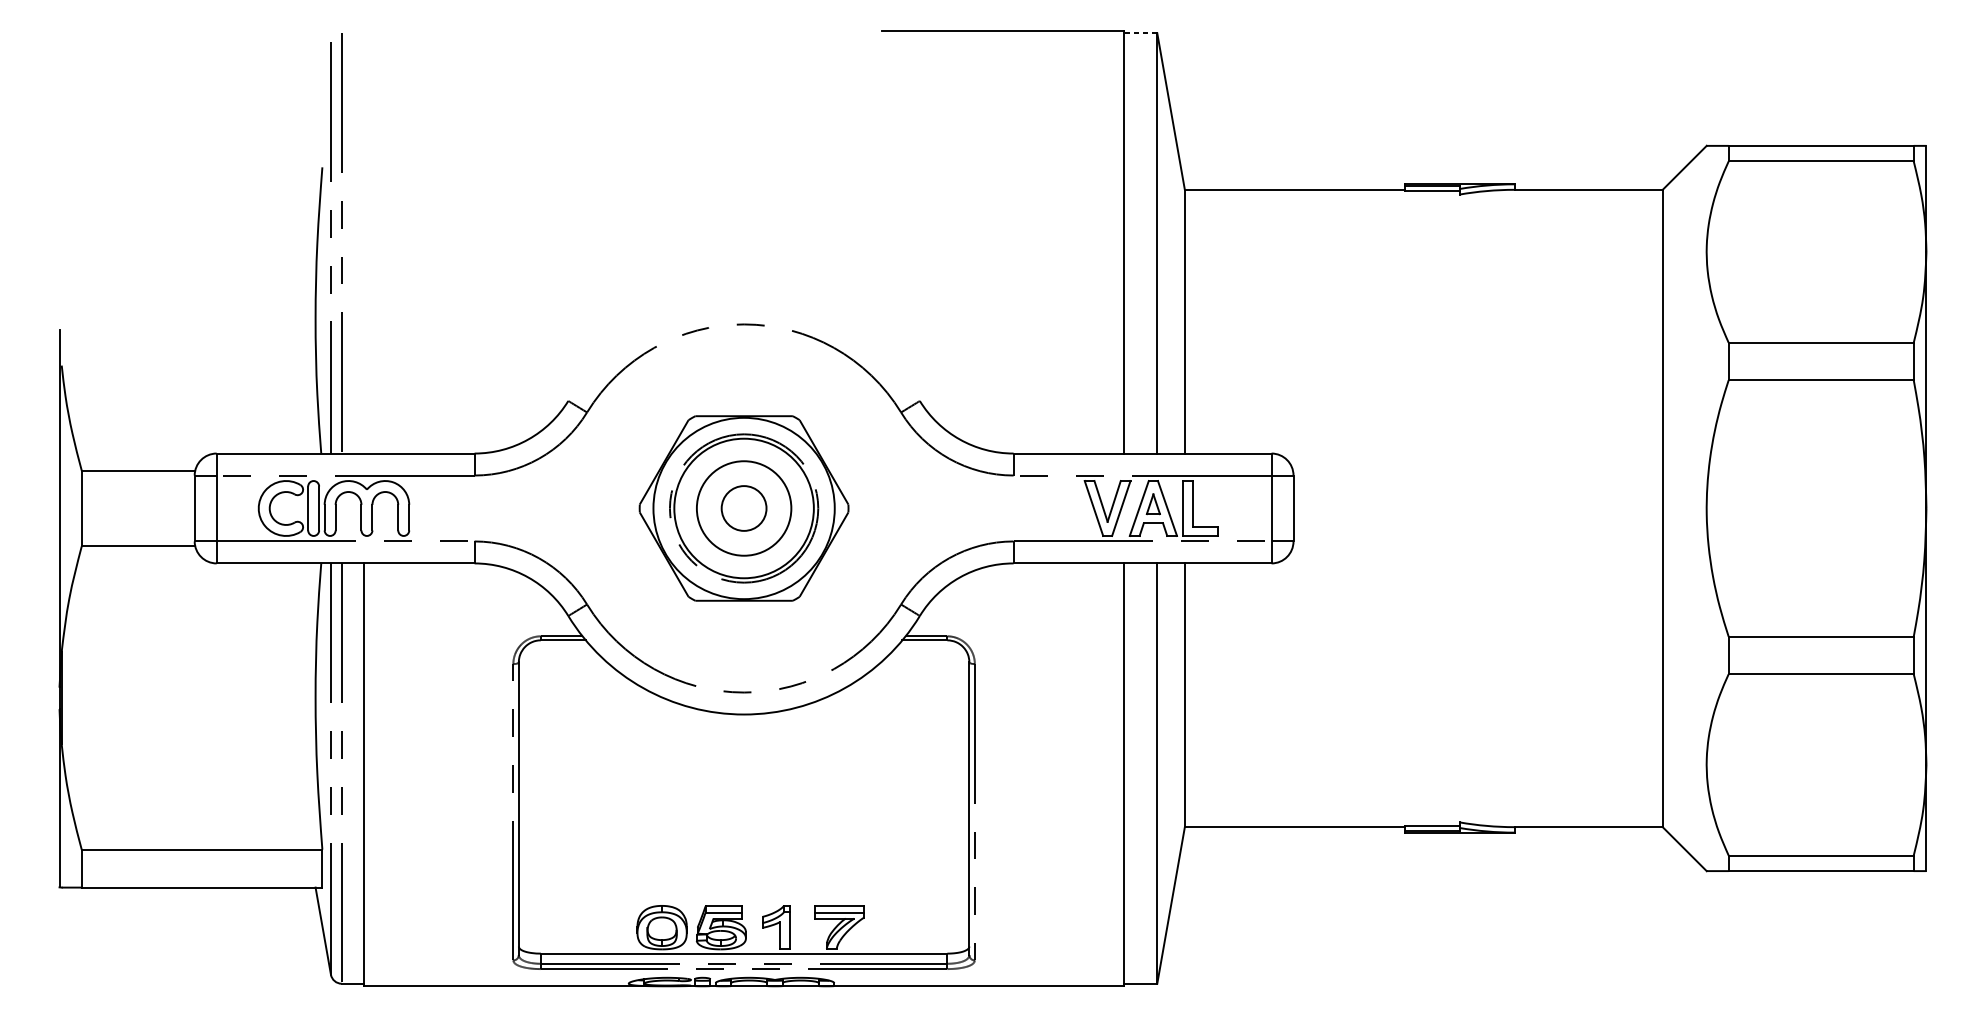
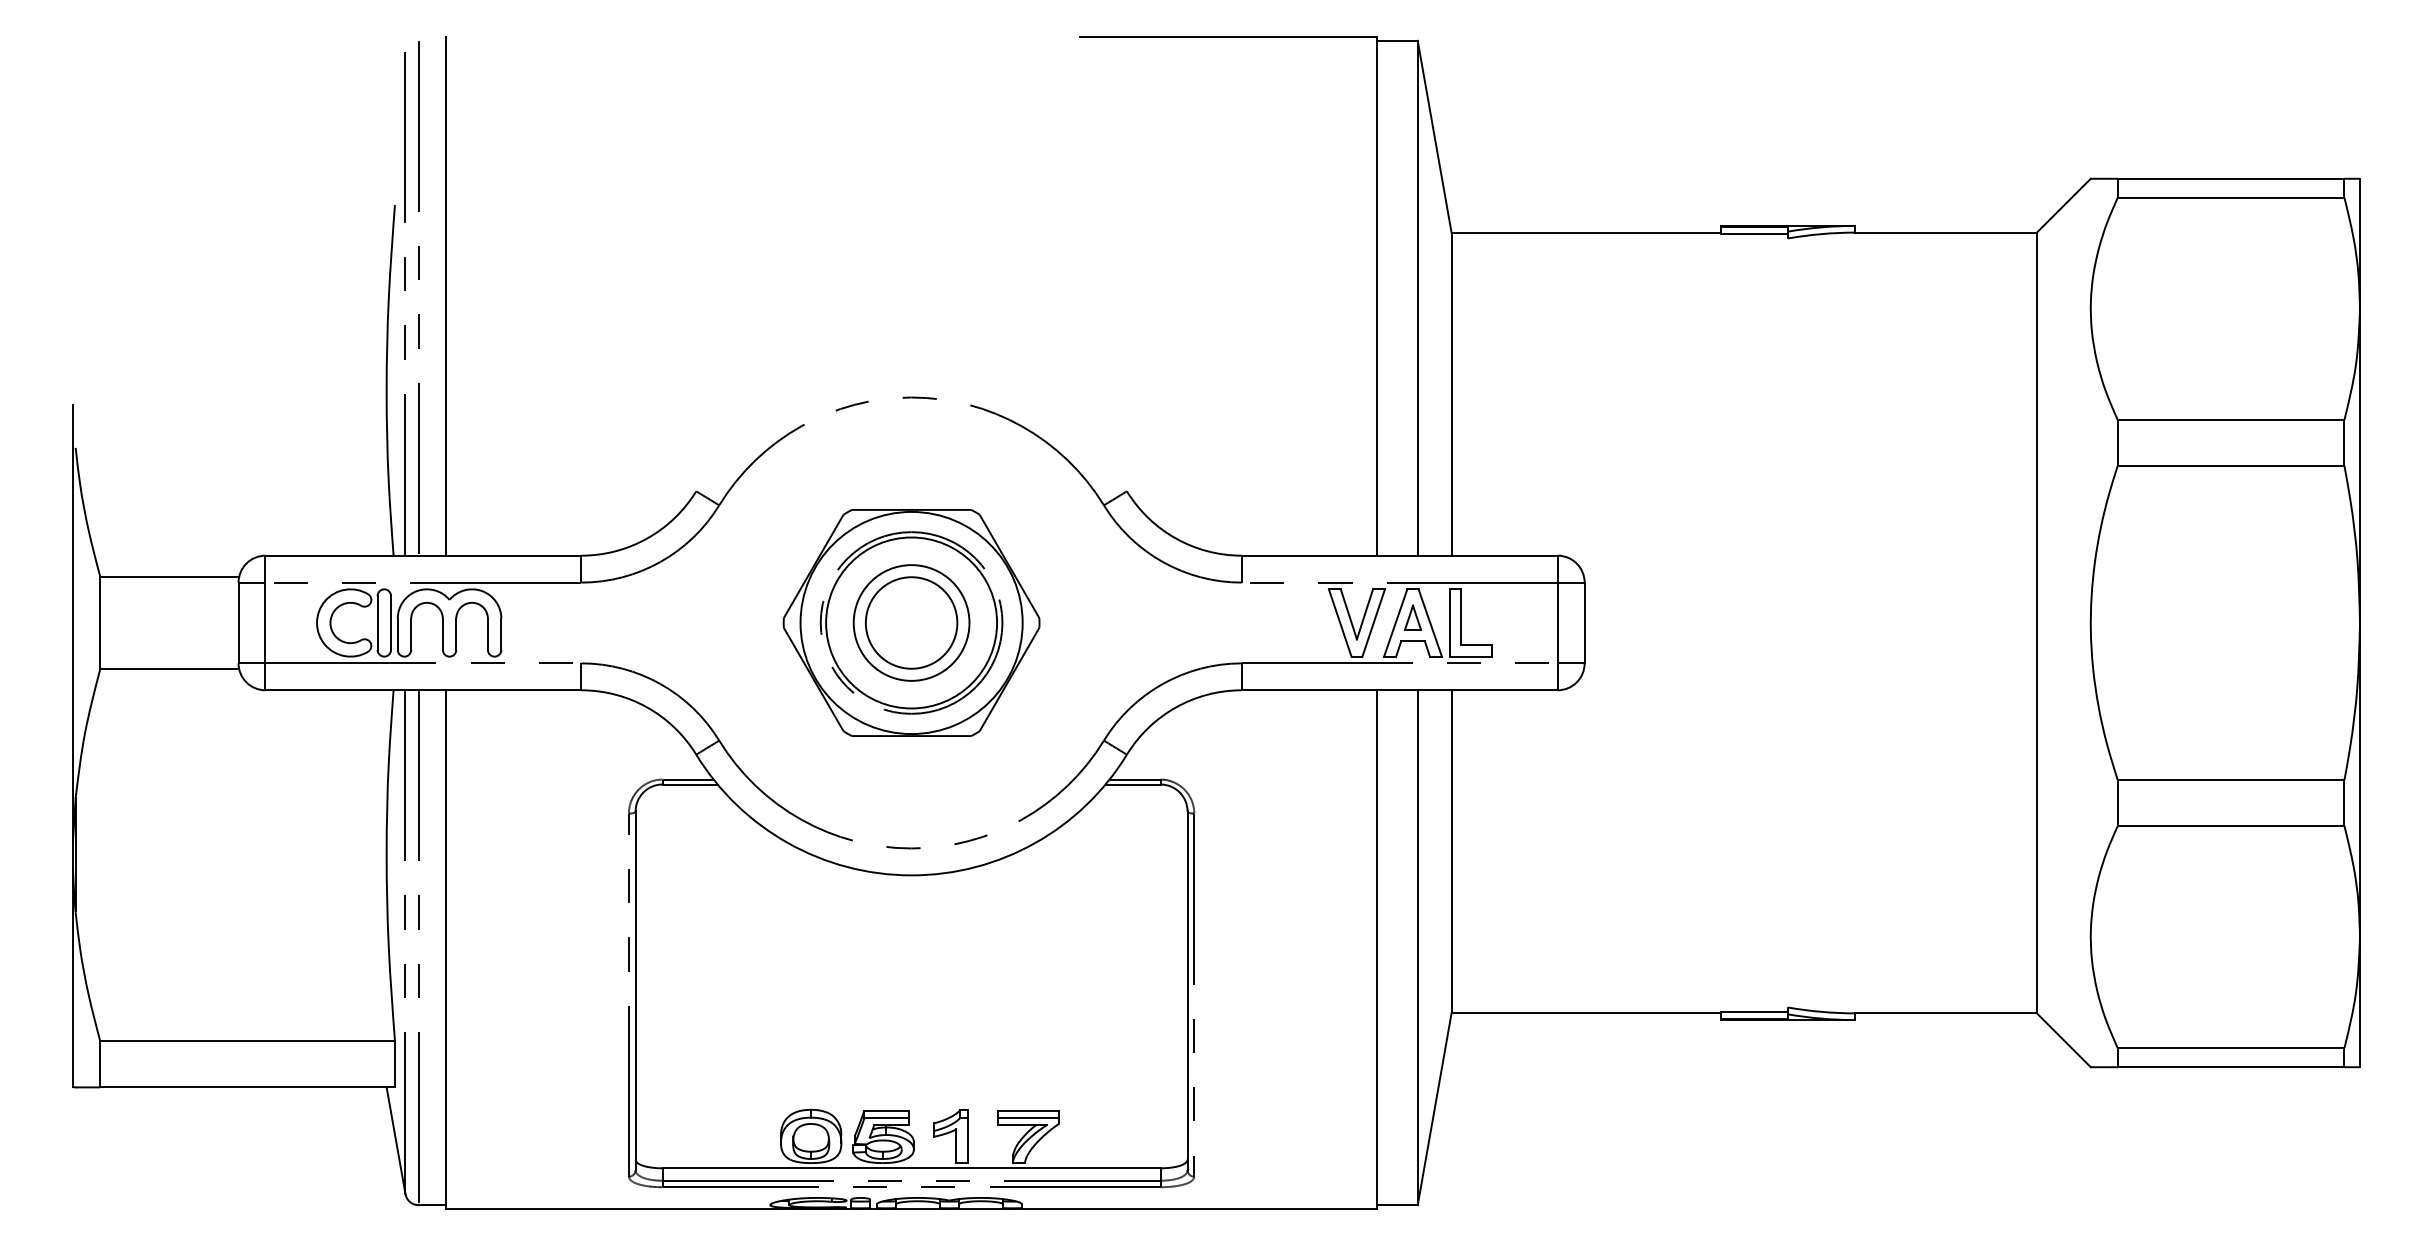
line: (1140, 33) -> (1397, 40), dashed -> solid
line: (363, 241) -> (445, 296), added
circle: (744, 508) -> (911, 622), size x1.67

